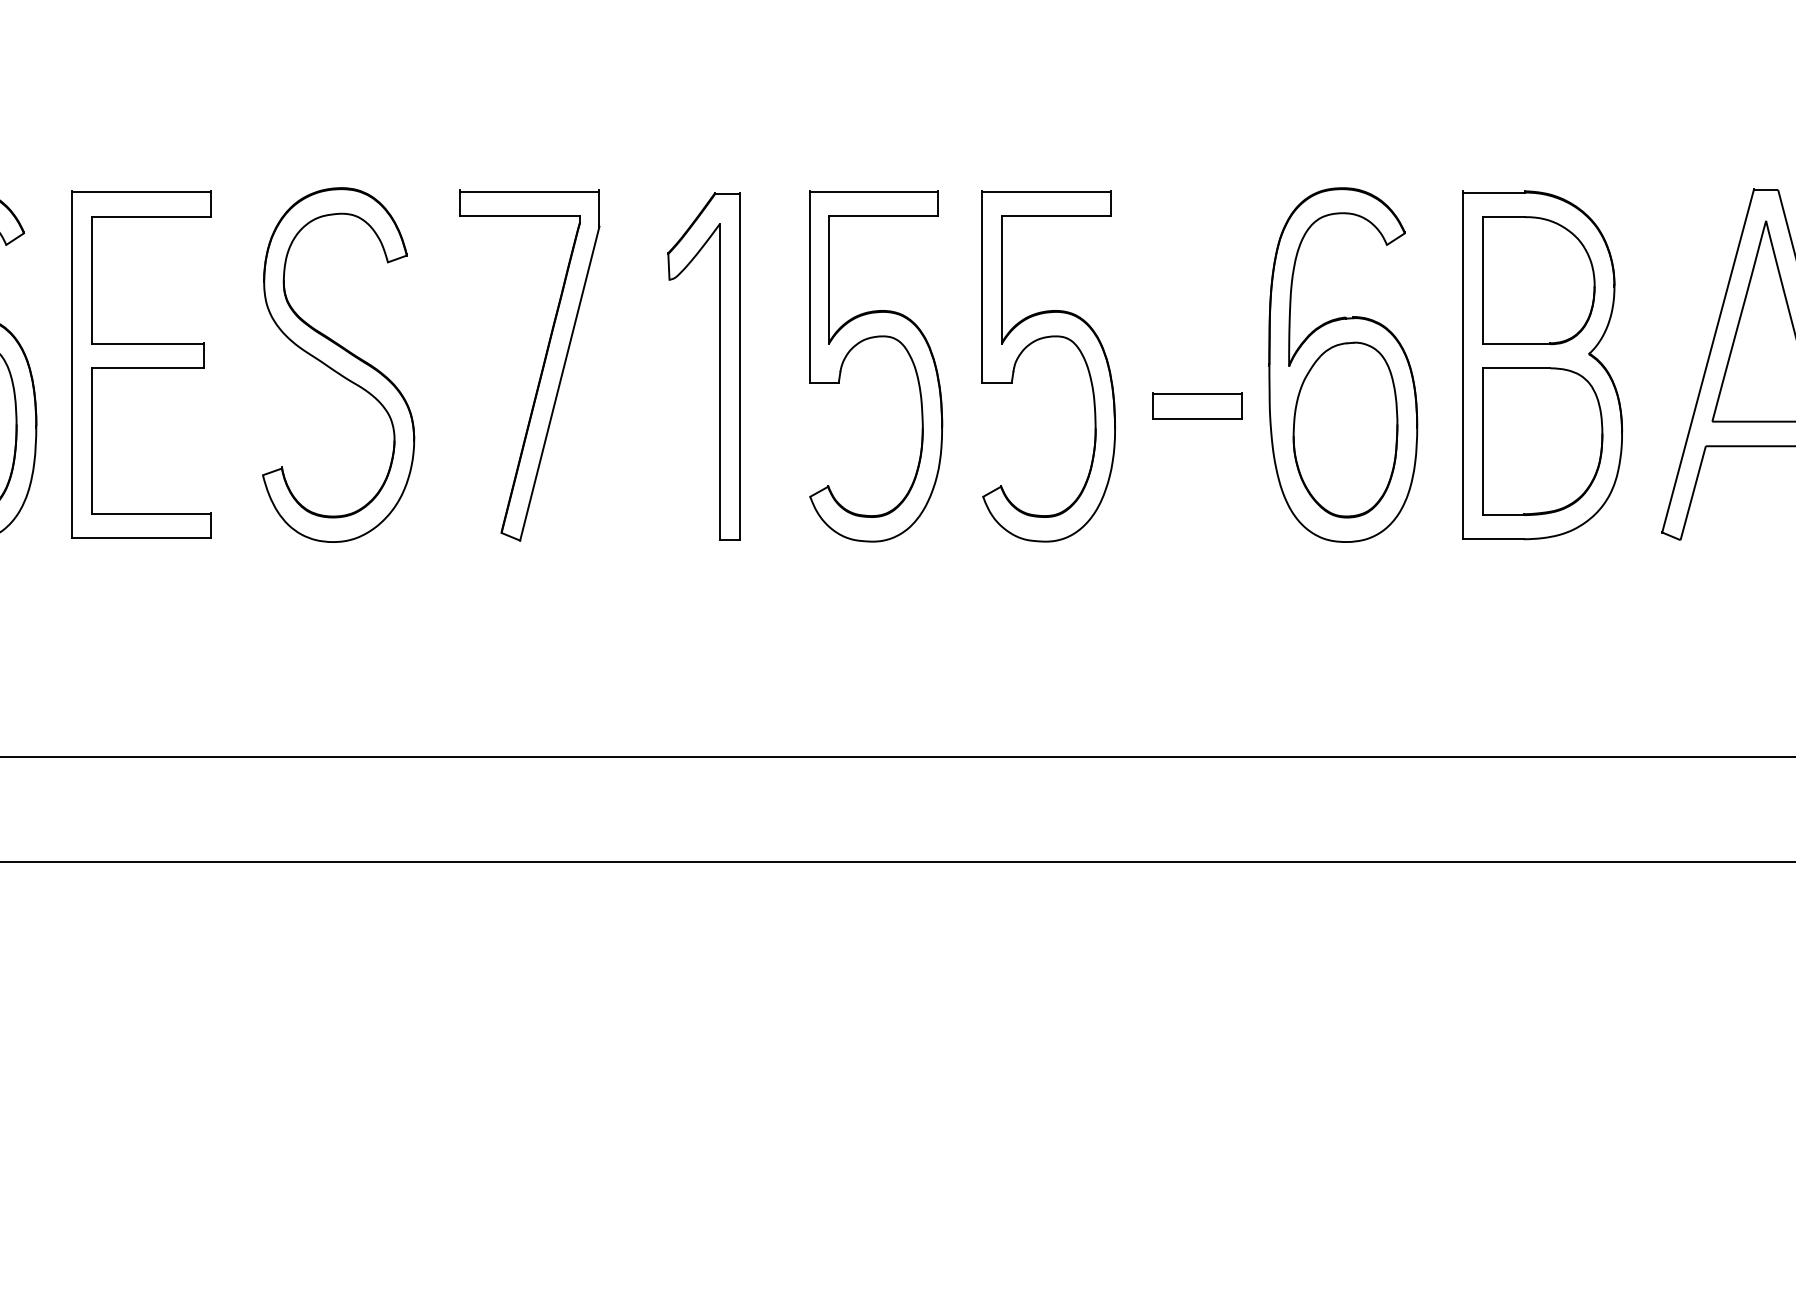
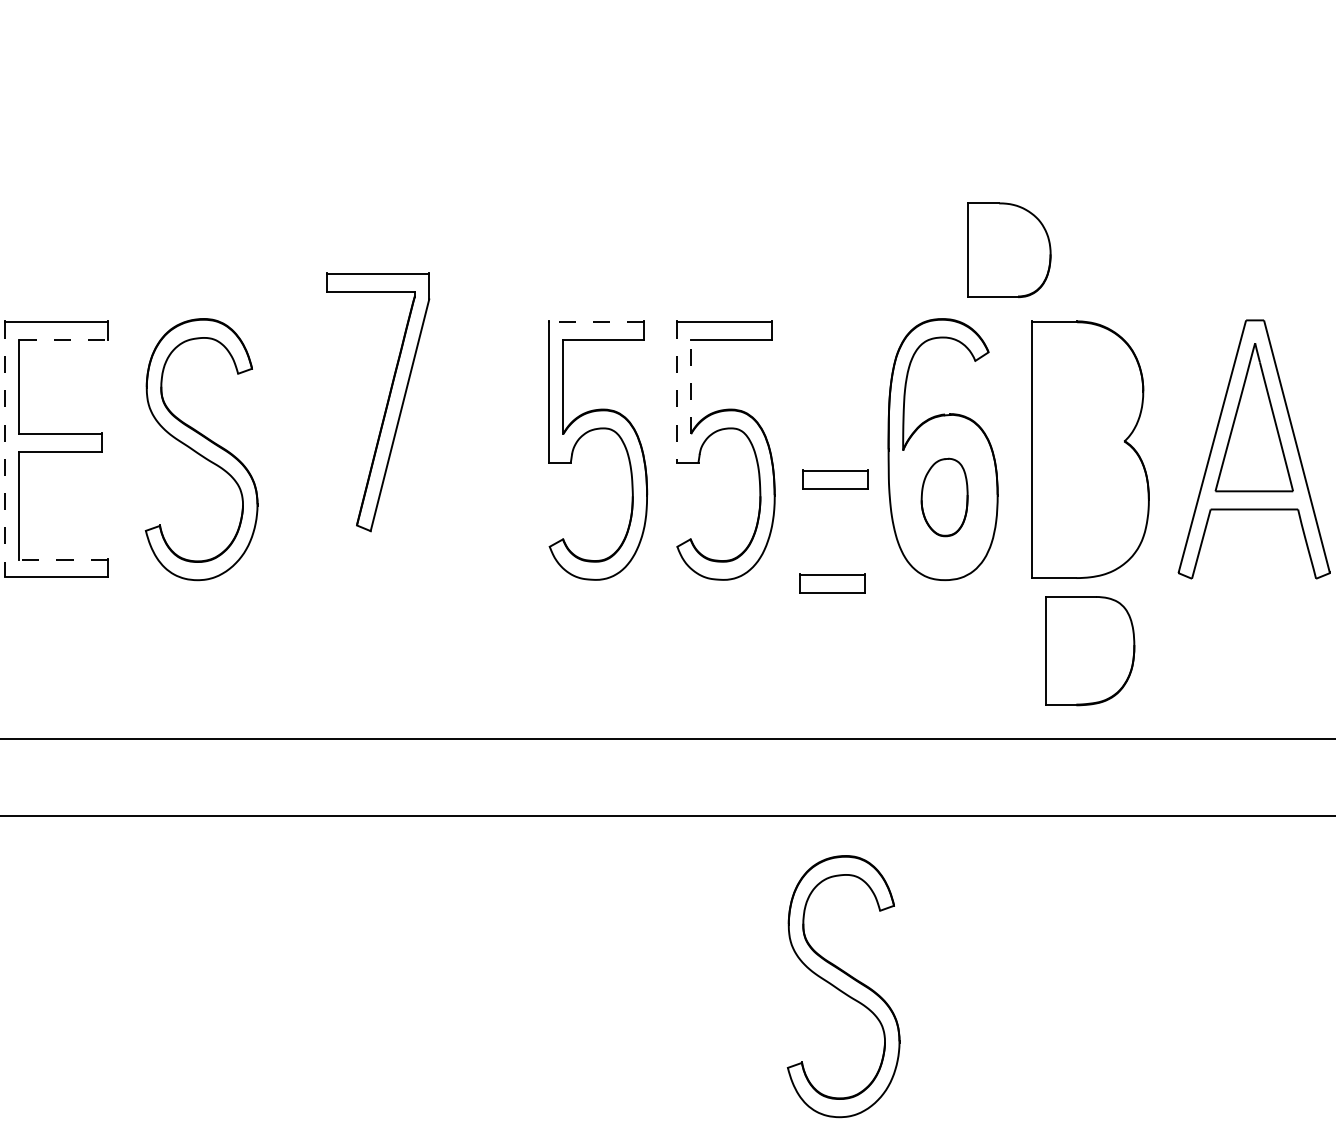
line: (873, 191) -> (596, 321), solid -> dashed
line: (152, 217) -> (64, 340), solid -> dashed
line: (1002, 279) -> (691, 386), solid -> dashed
part: (1538, 280) -> (1009, 250), moved
line: (981, 287) -> (676, 392), solid -> dashed
line: (72, 364) -> (5, 449), solid -> dashed
part: (719, 366) -> (482, 450), removed
part: (541, 367) -> (386, 403), moved
part: (1345, 430) -> (944, 497), size x0.6
part: (1542, 442) -> (1090, 651), moved
line: (151, 514) -> (63, 559), solid -> dashed
part: (1193, 546) -> (832, 583), added
part: (1208, 1092) -> (843, 986), added

